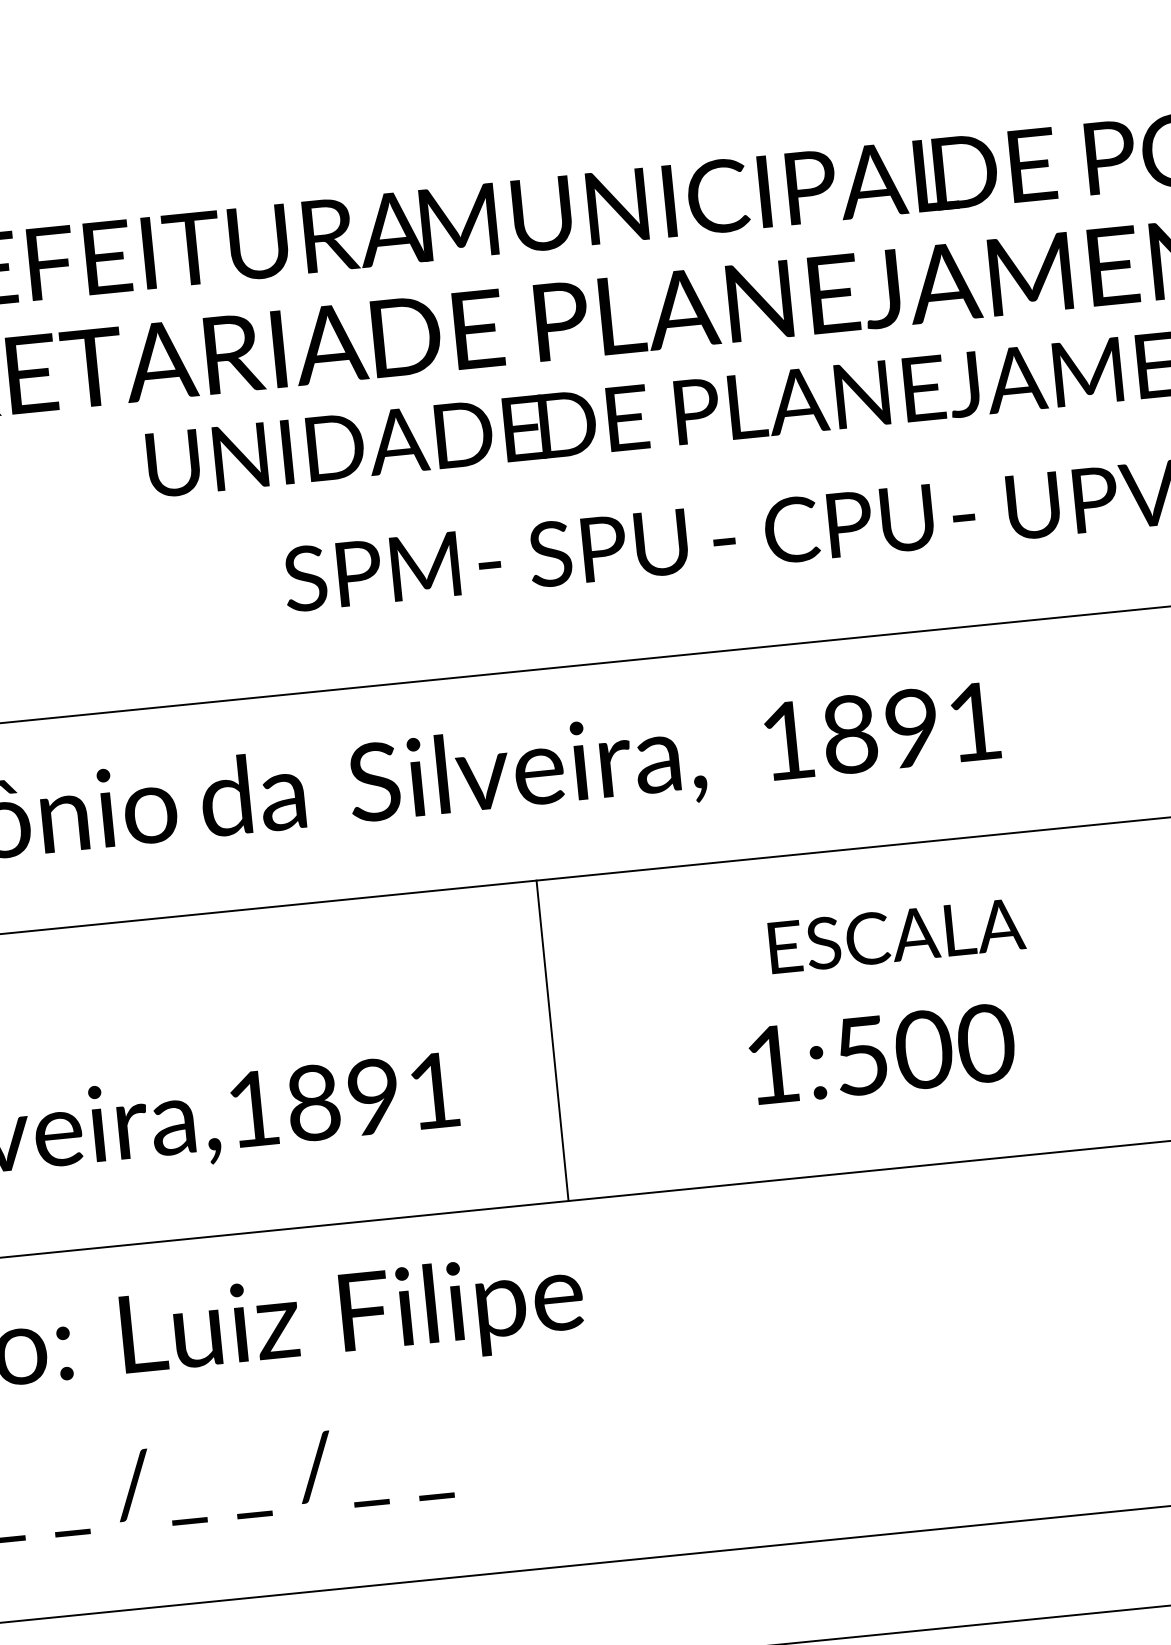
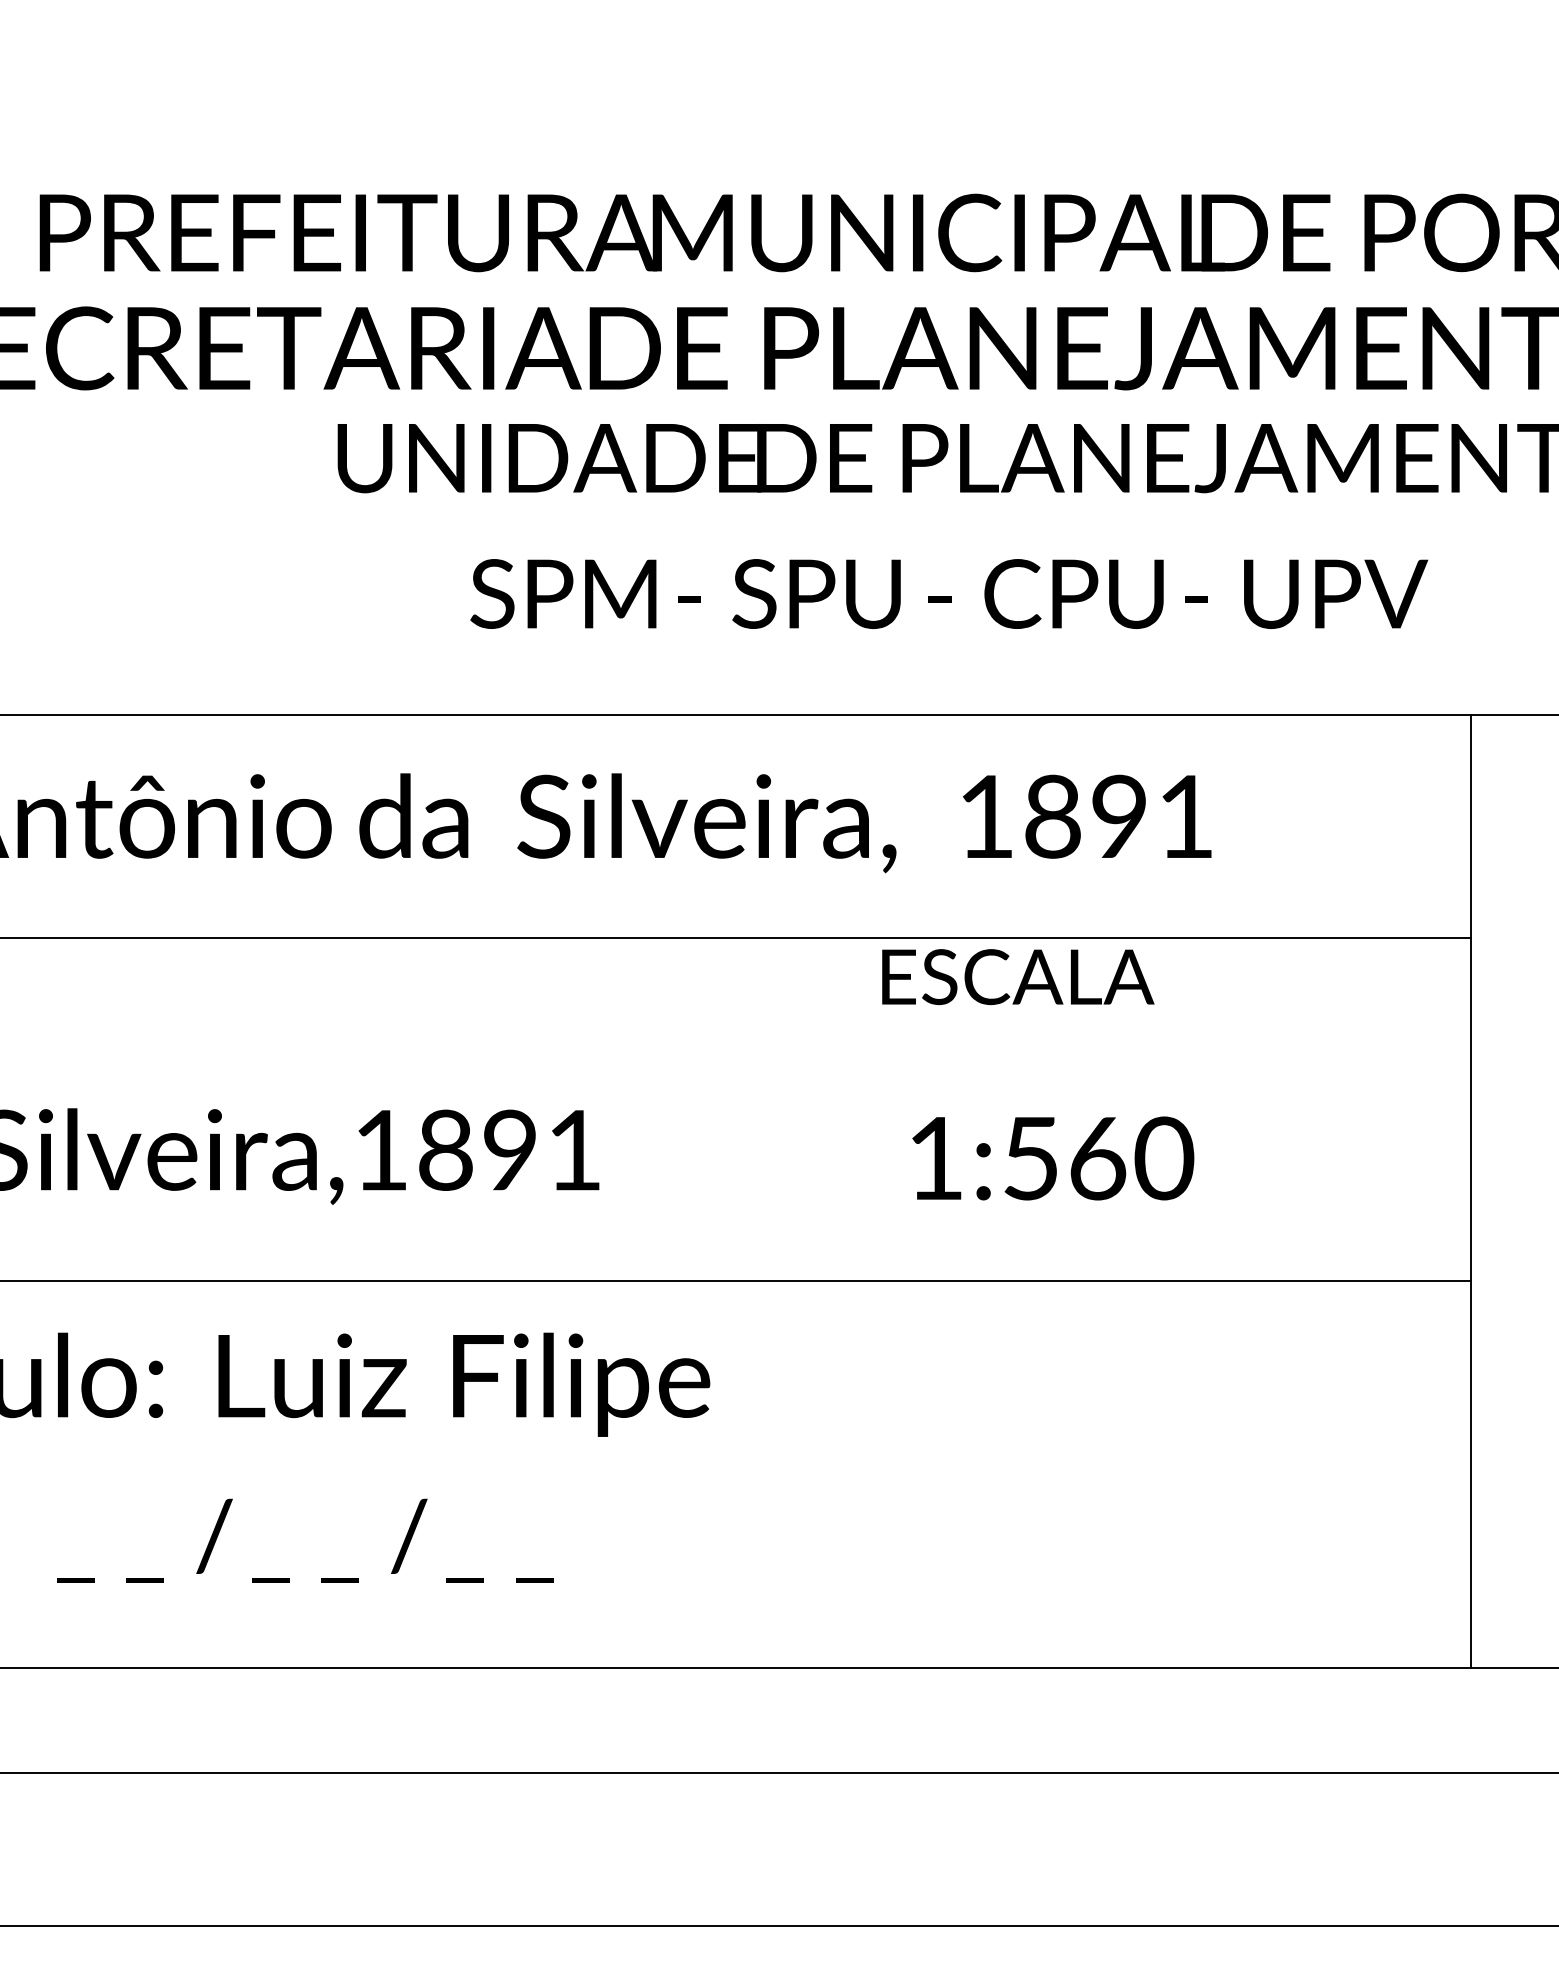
text: (897, 936) -> (1018, 977), moved
line: (552, 1040) -> (705, 1109), removed
text: (923, 1049) -> (1097, 1158), 1:500 -> 1:560

